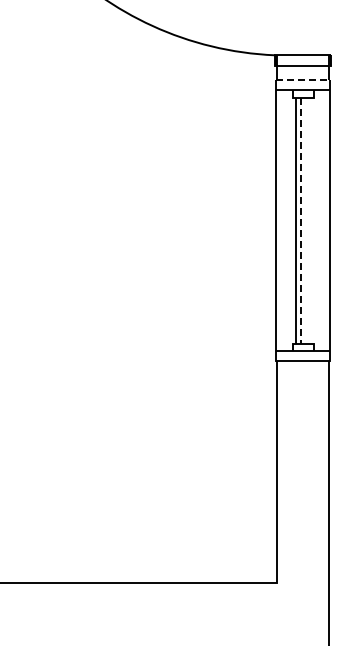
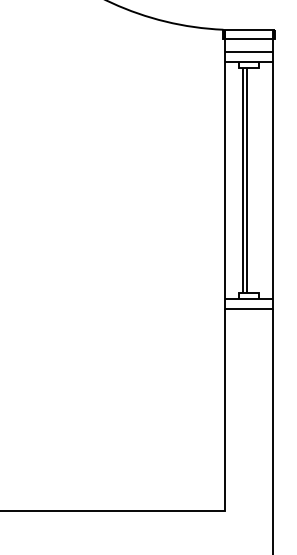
line: (303, 79) -> (249, 51), dashed -> solid
line: (301, 221) -> (247, 181), dashed -> solid

